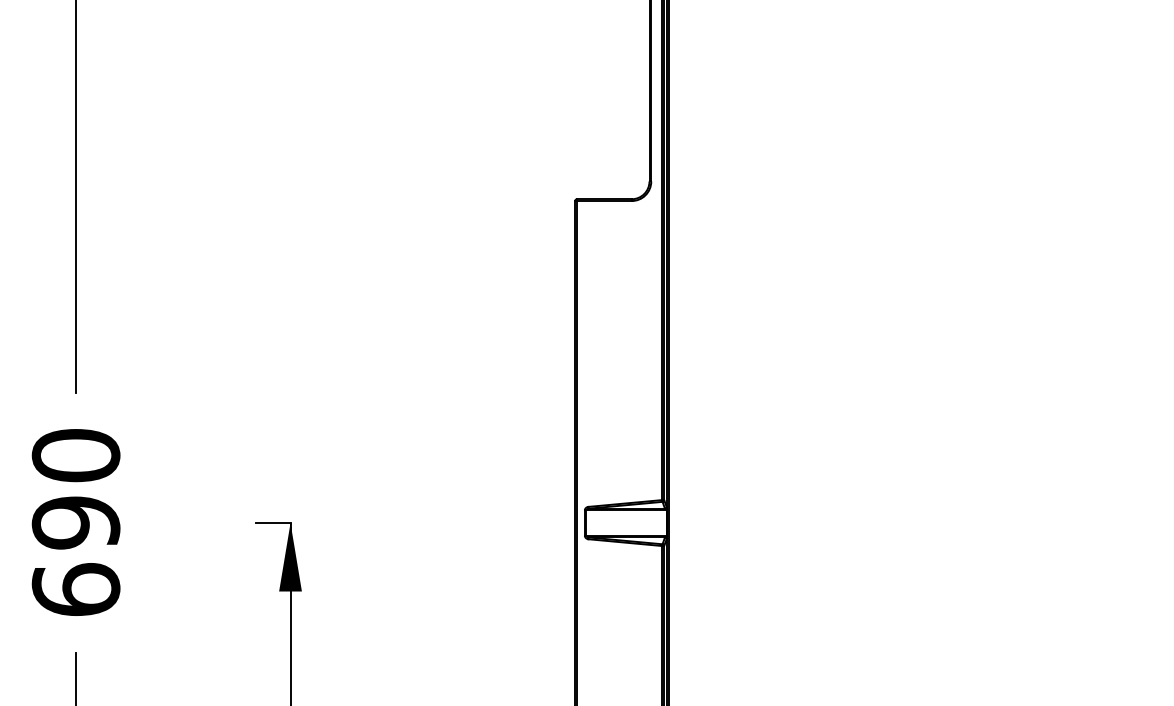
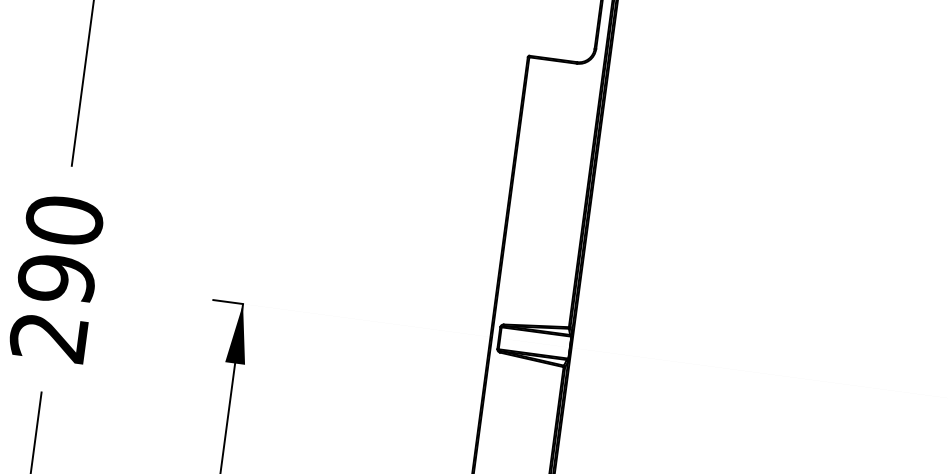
text: (75, 589) -> (48, 336), 690 -> 290

